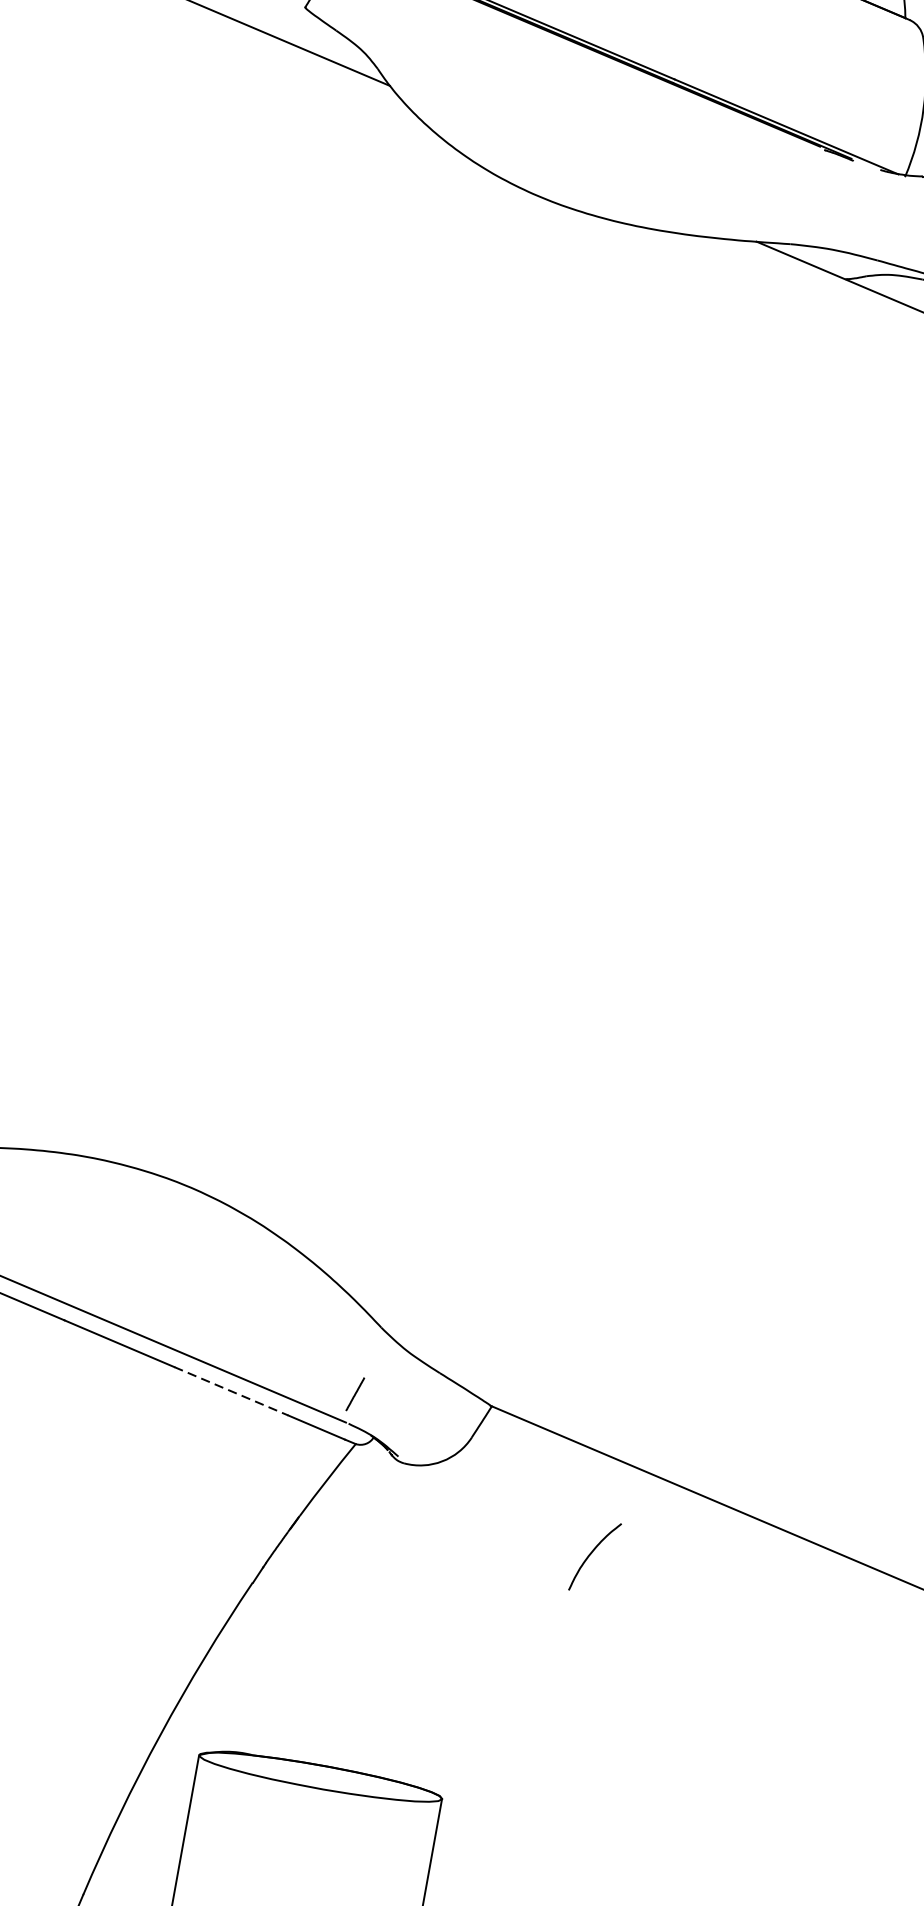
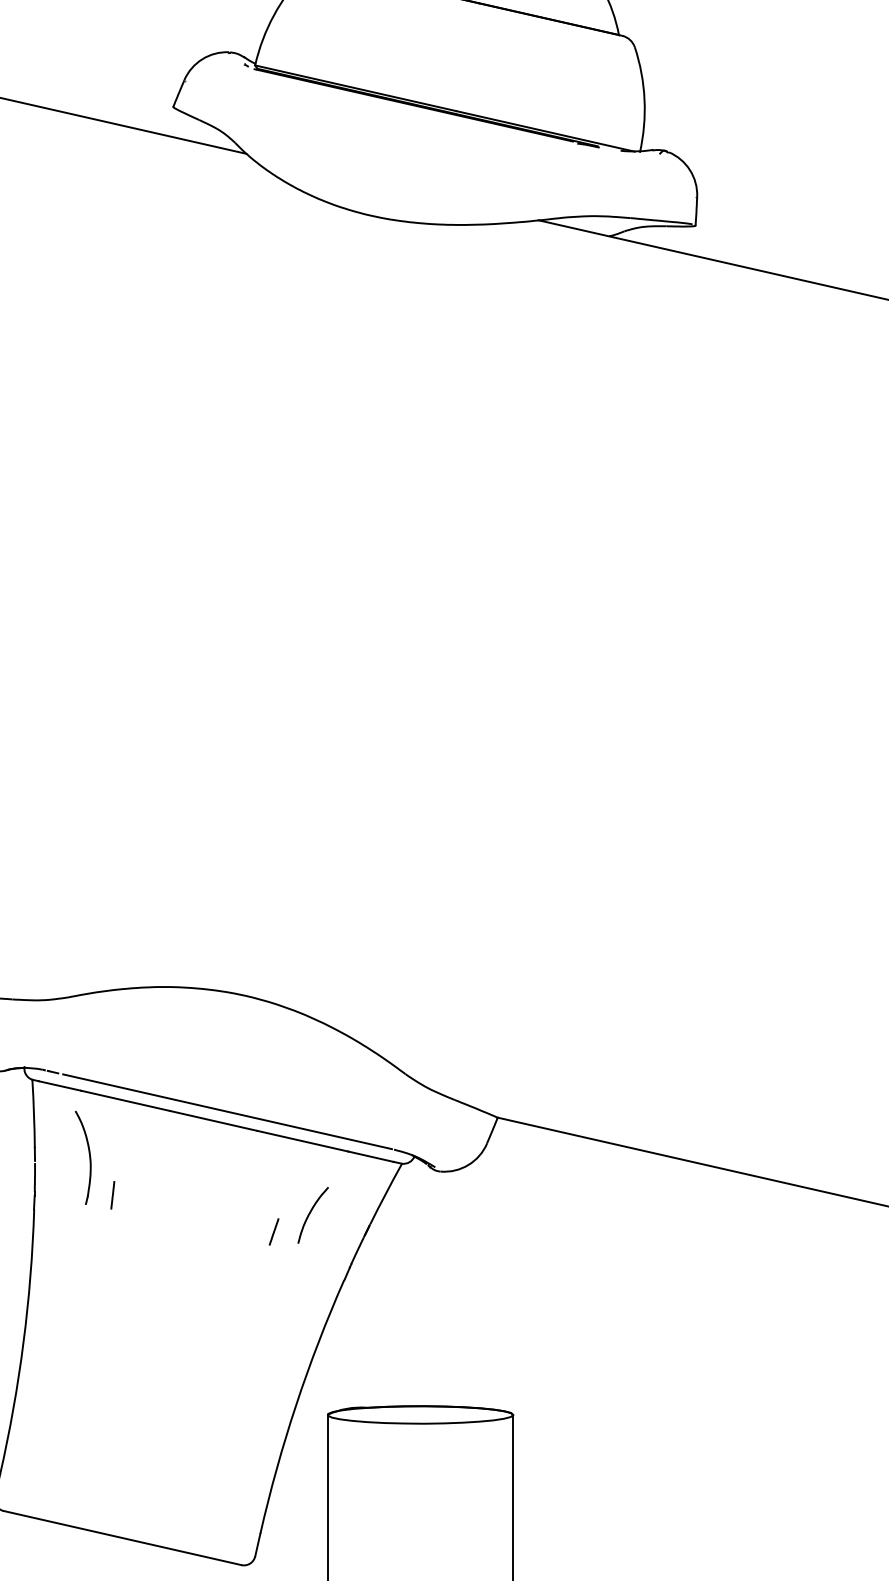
line: (230, 1391) -> (302, 1141), dashed -> solid
line: (354, 1393) -> (273, 1231), moved
curve: (591, 1555) -> (310, 1214), moved

